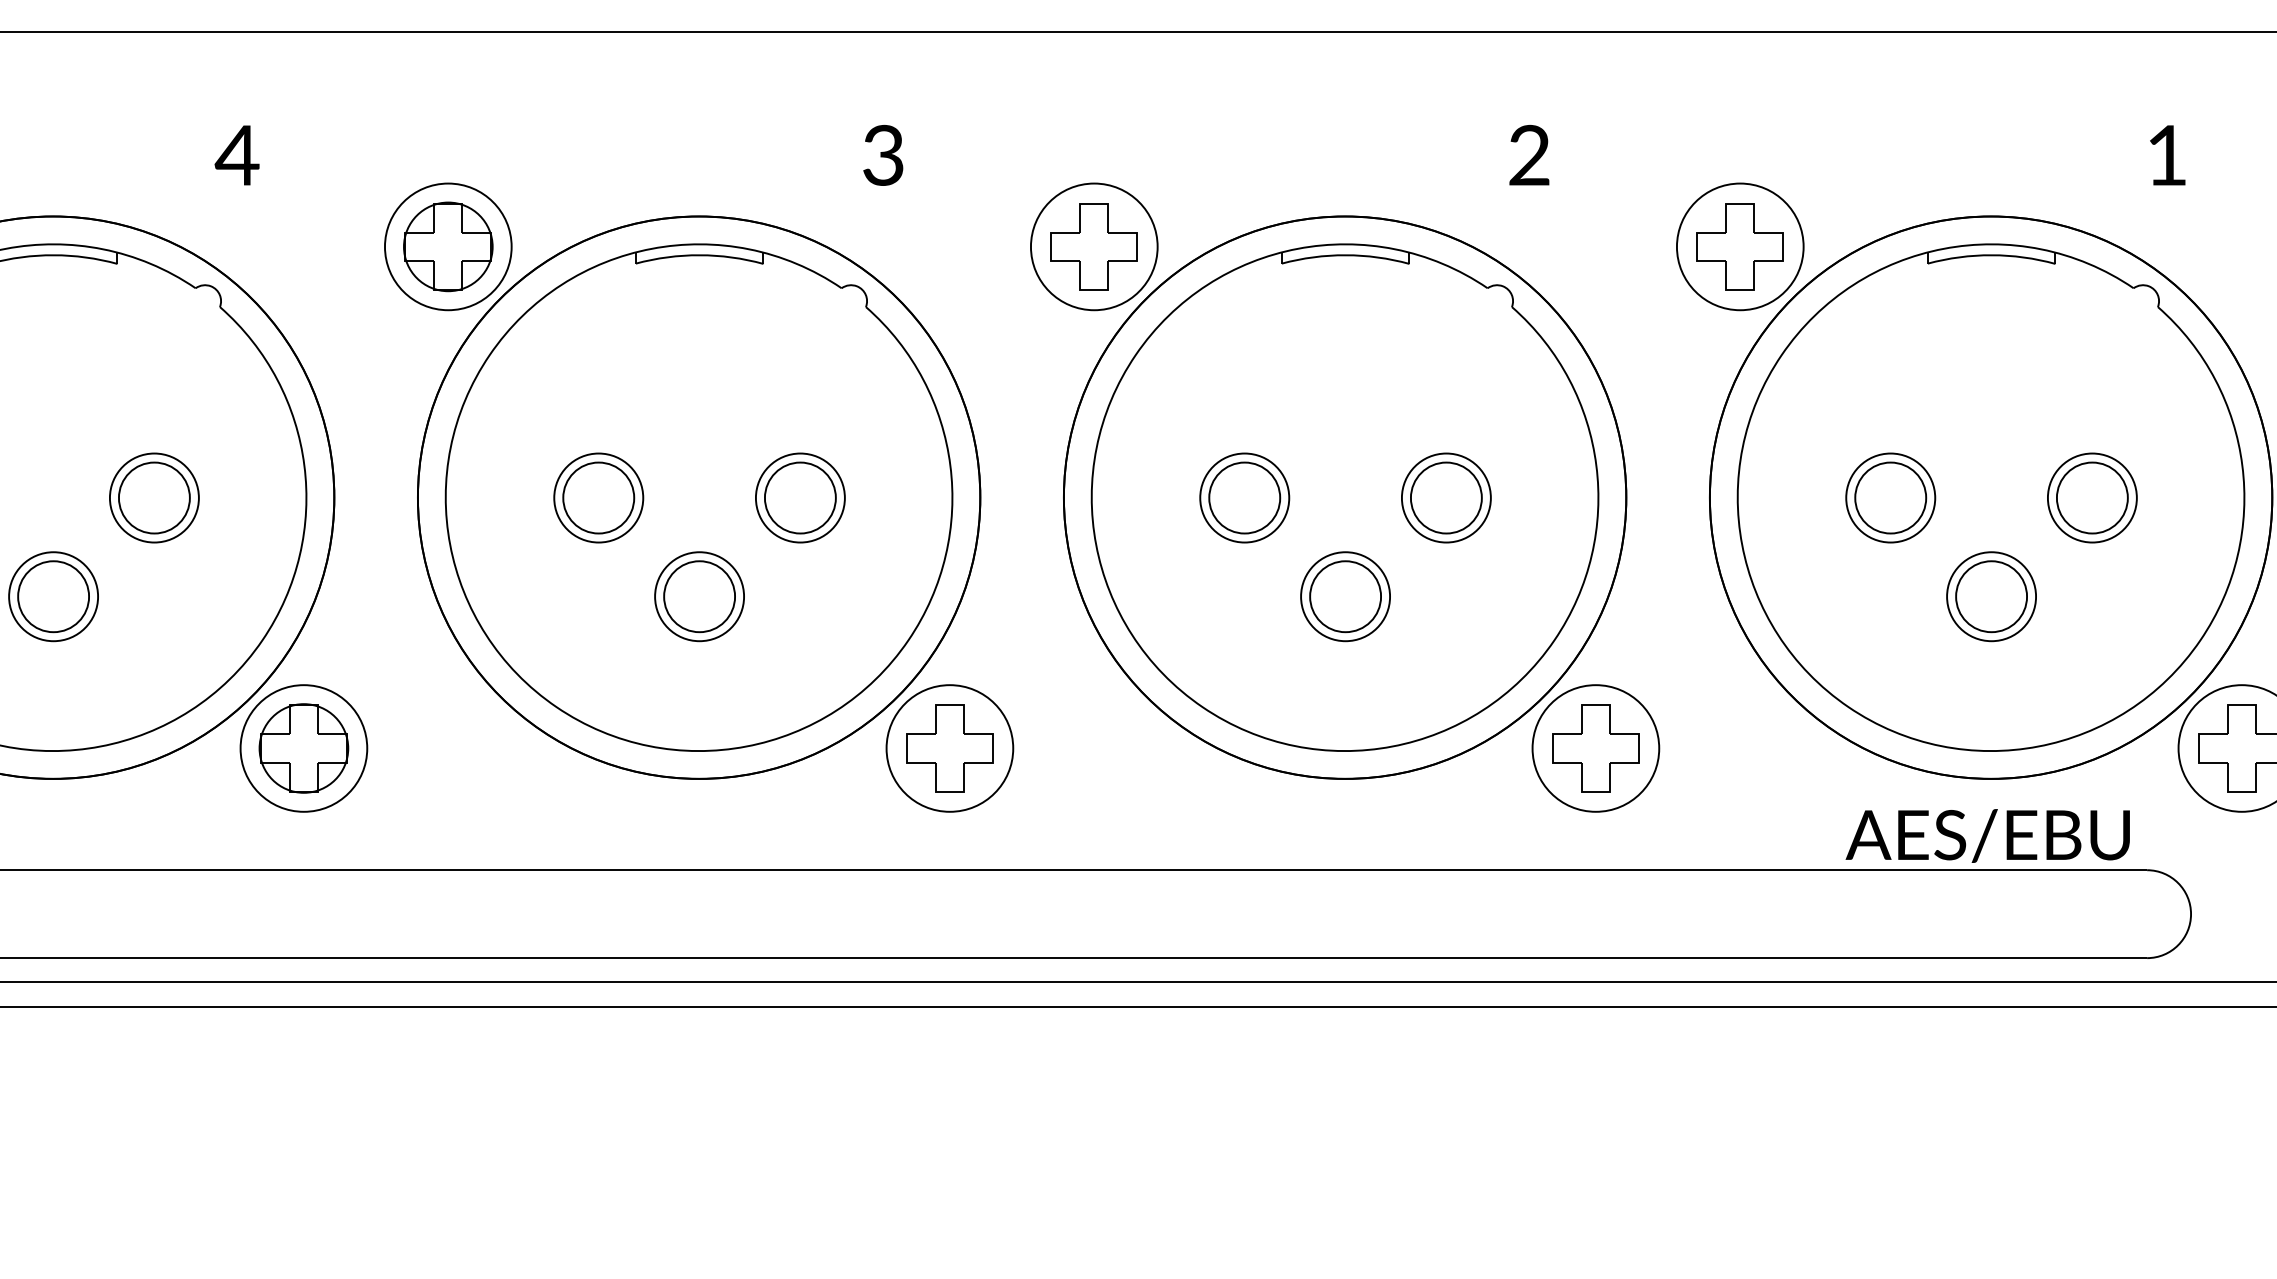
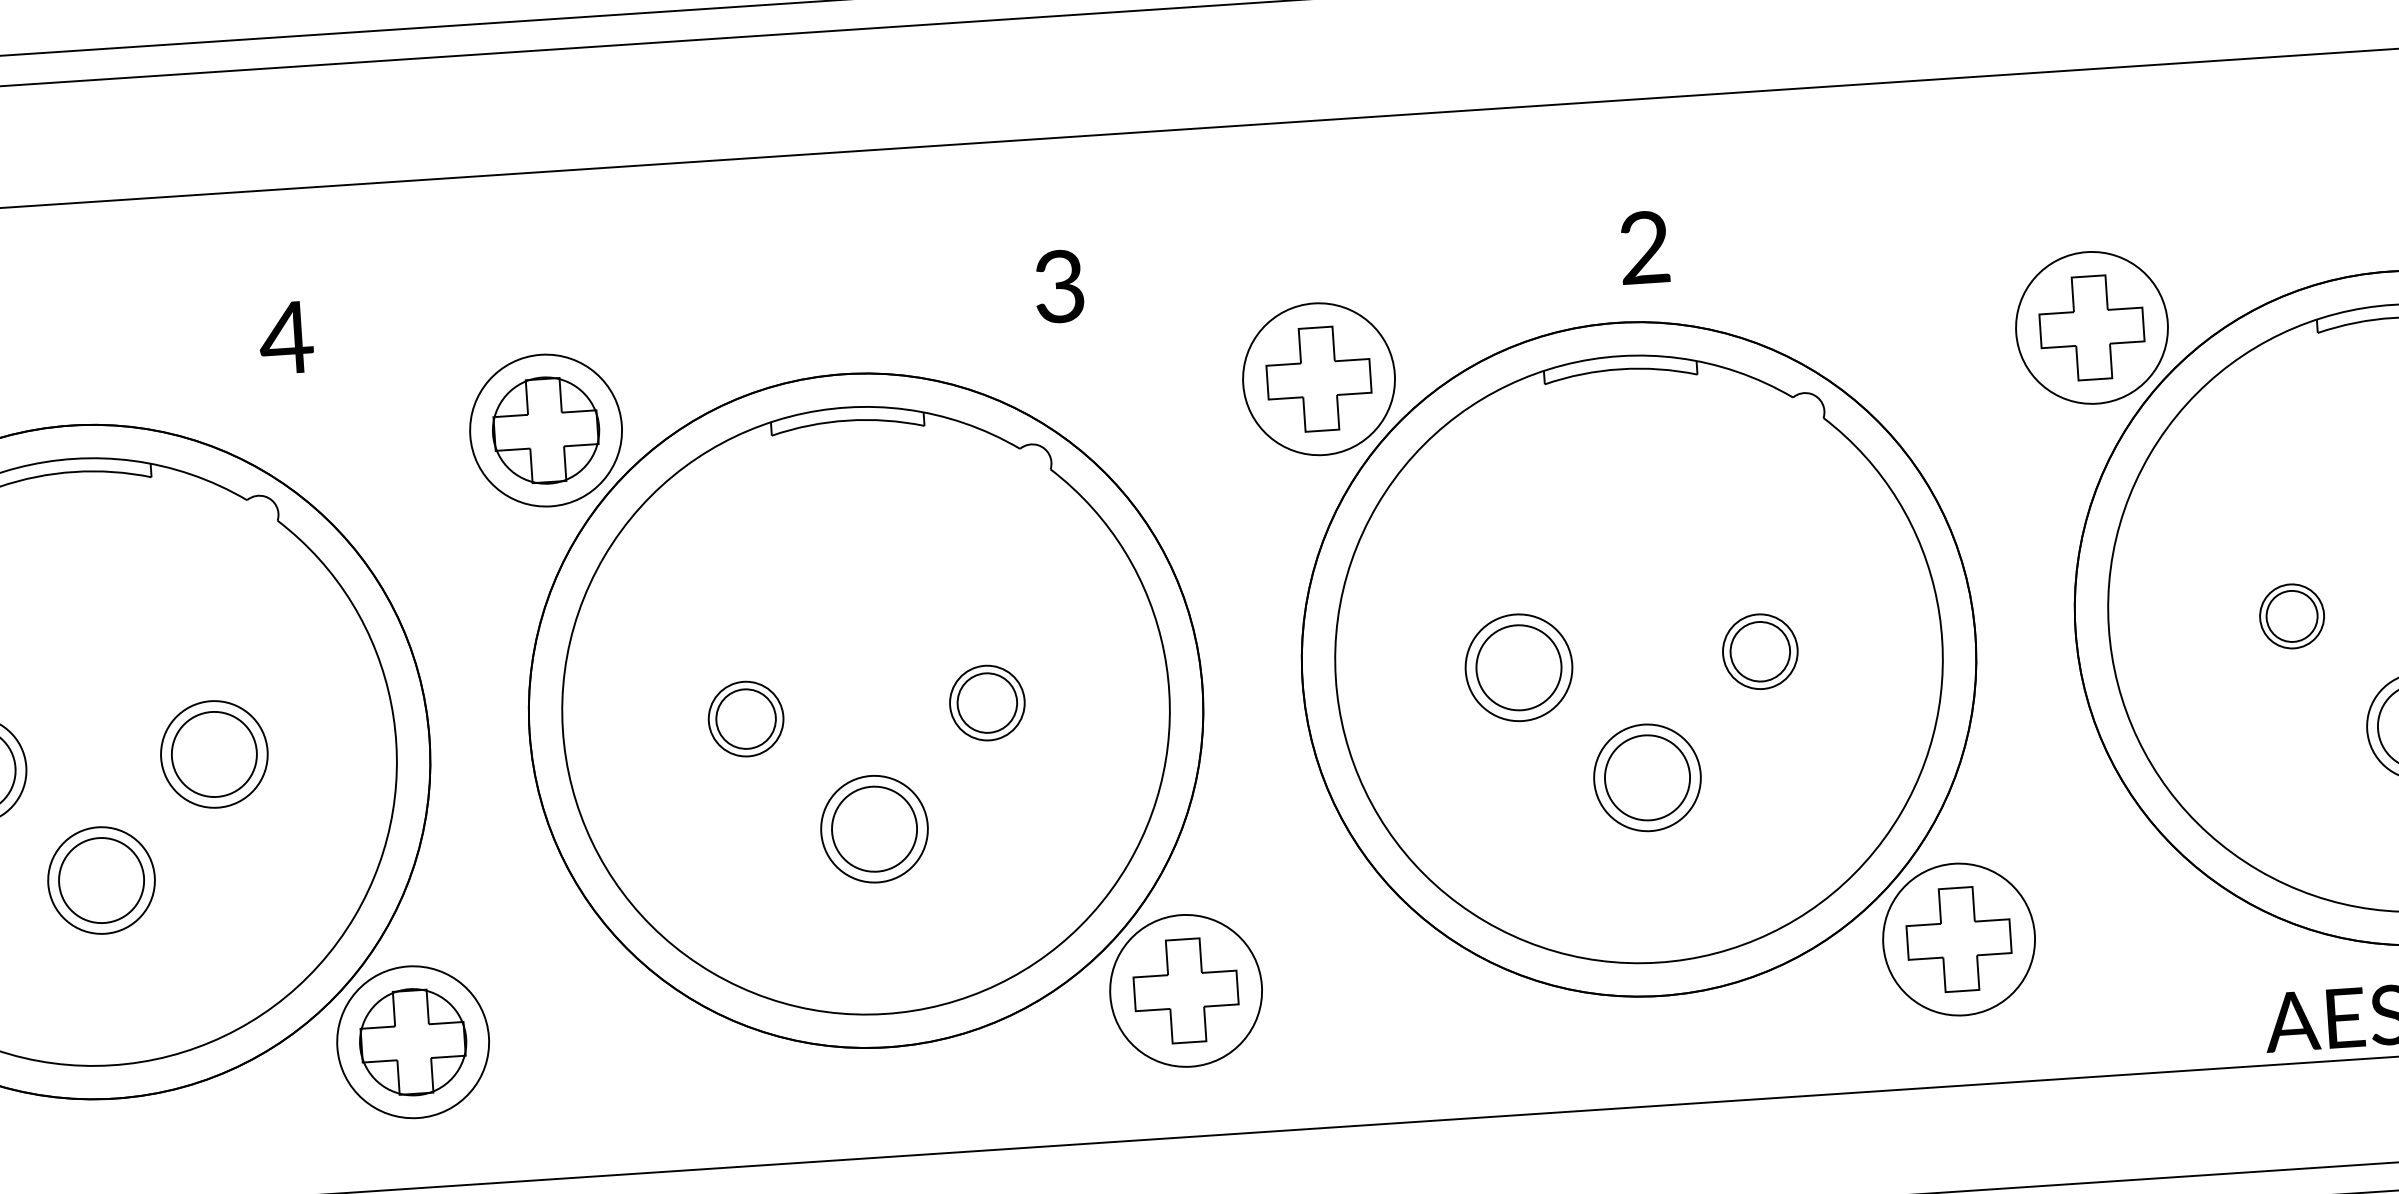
text: (1529, 155) -> (1644, 247), moved
part: (598, 497) -> (745, 718), size x0.7
part: (800, 497) -> (987, 702), size x0.7
part: (1446, 497) -> (1760, 651), size x0.7
part: (1890, 497) -> (2291, 615), size x0.6

